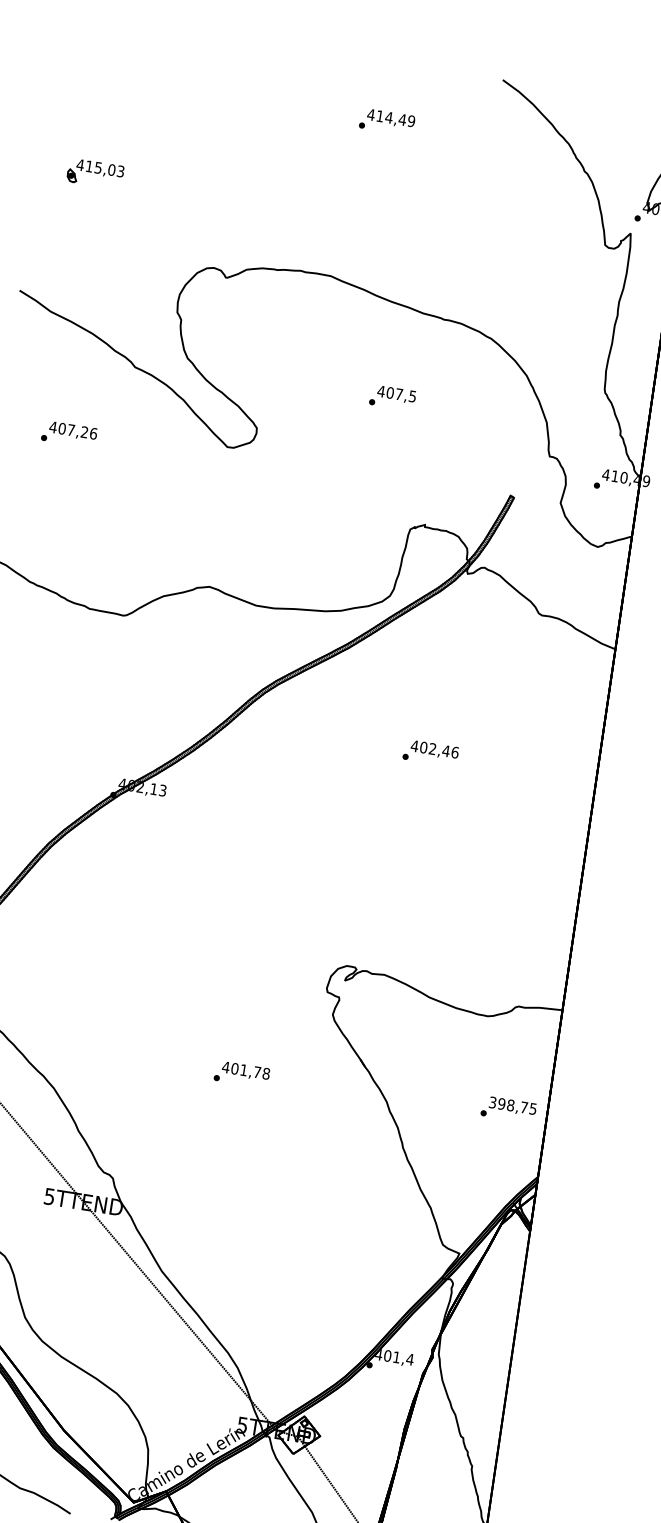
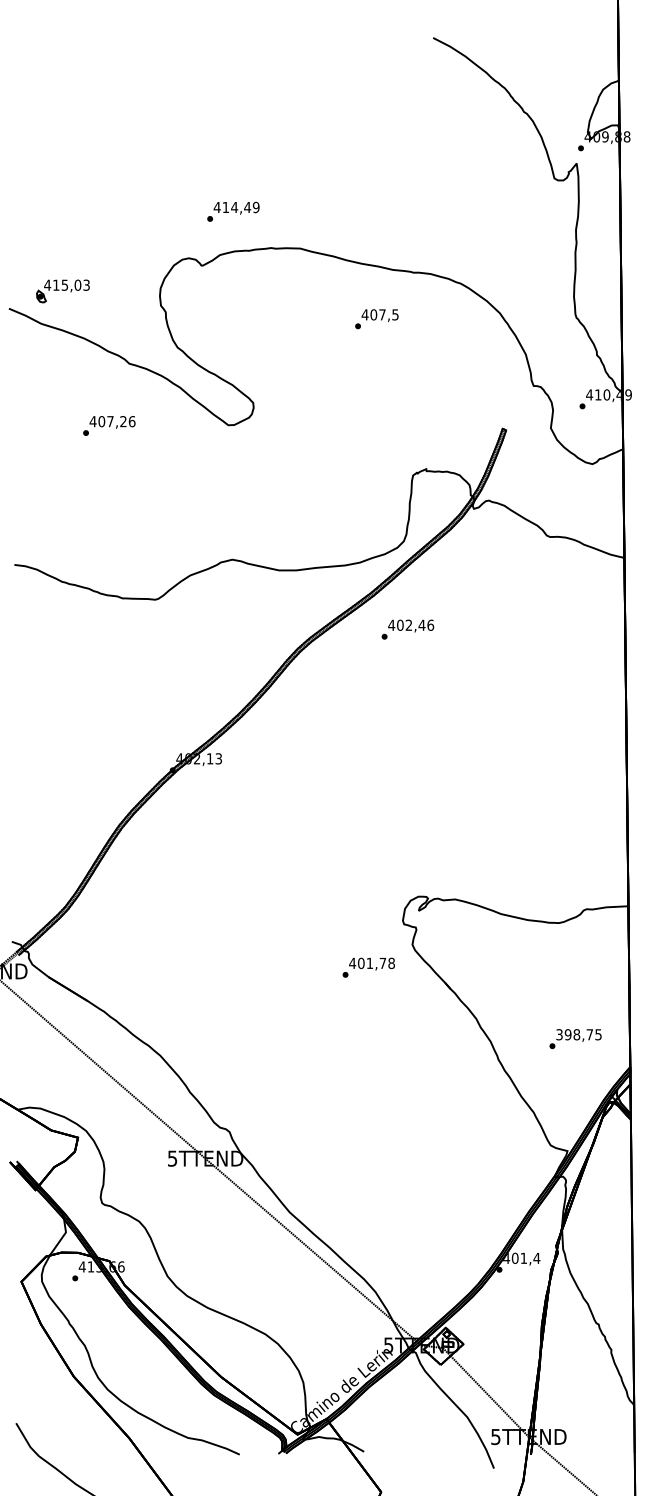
text: (387, 121) -> (233, 211), moved
part: (94, 173) -> (62, 291), moved
text: (392, 398) -> (376, 319), moved
text: (69, 434) -> (109, 425), moved
text: (430, 753) -> (407, 629), moved
text: (241, 1074) -> (368, 967), moved
text: (508, 1110) -> (575, 1039), moved

